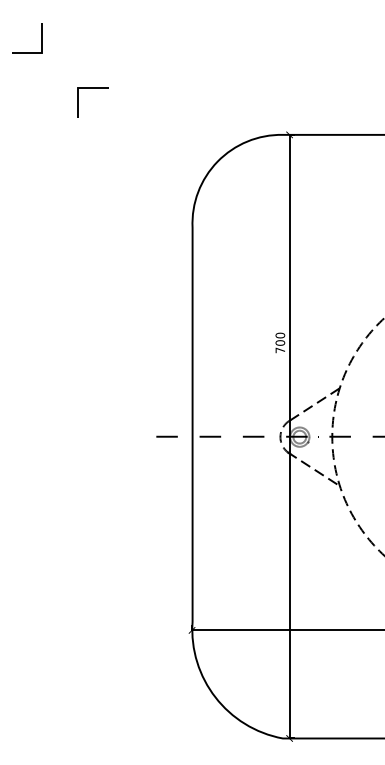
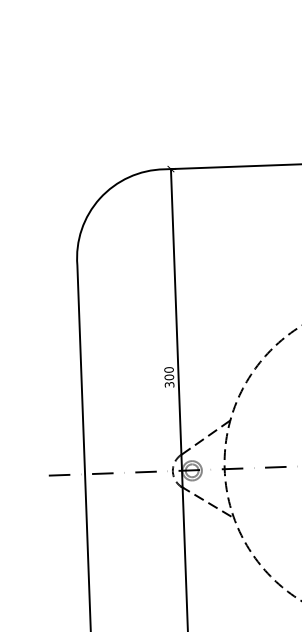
text: (280, 350) -> (169, 384), 700 -> 300

